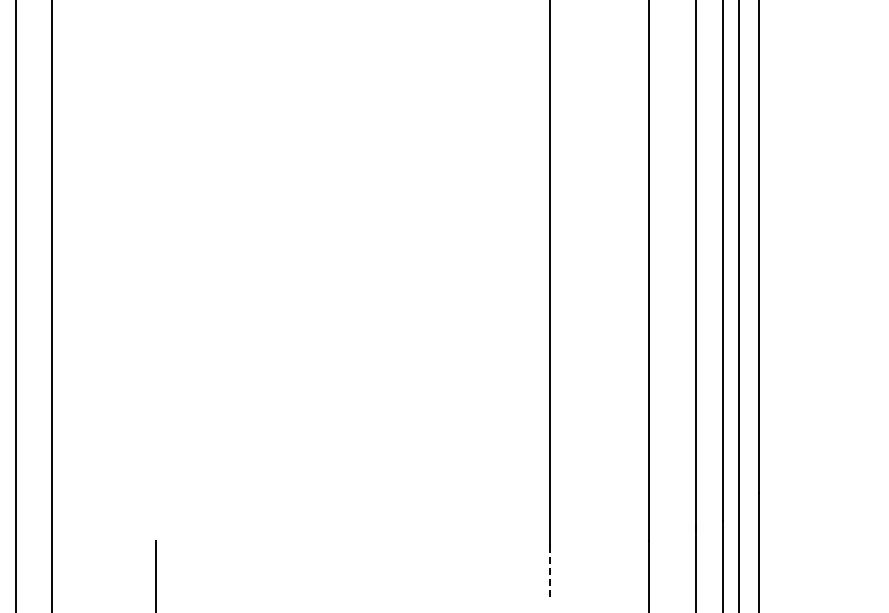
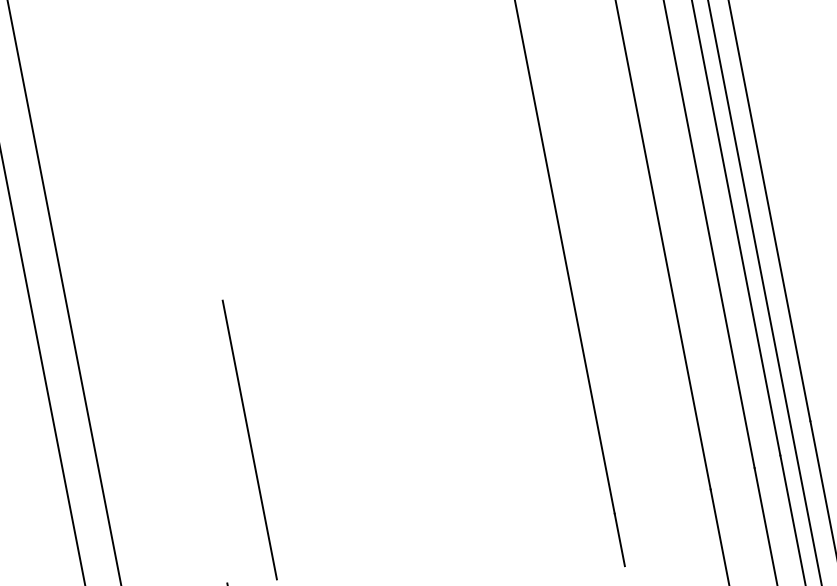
line: (205, 404) -> (249, 440), added
line: (549, 573) -> (619, 540), dashed -> solid

